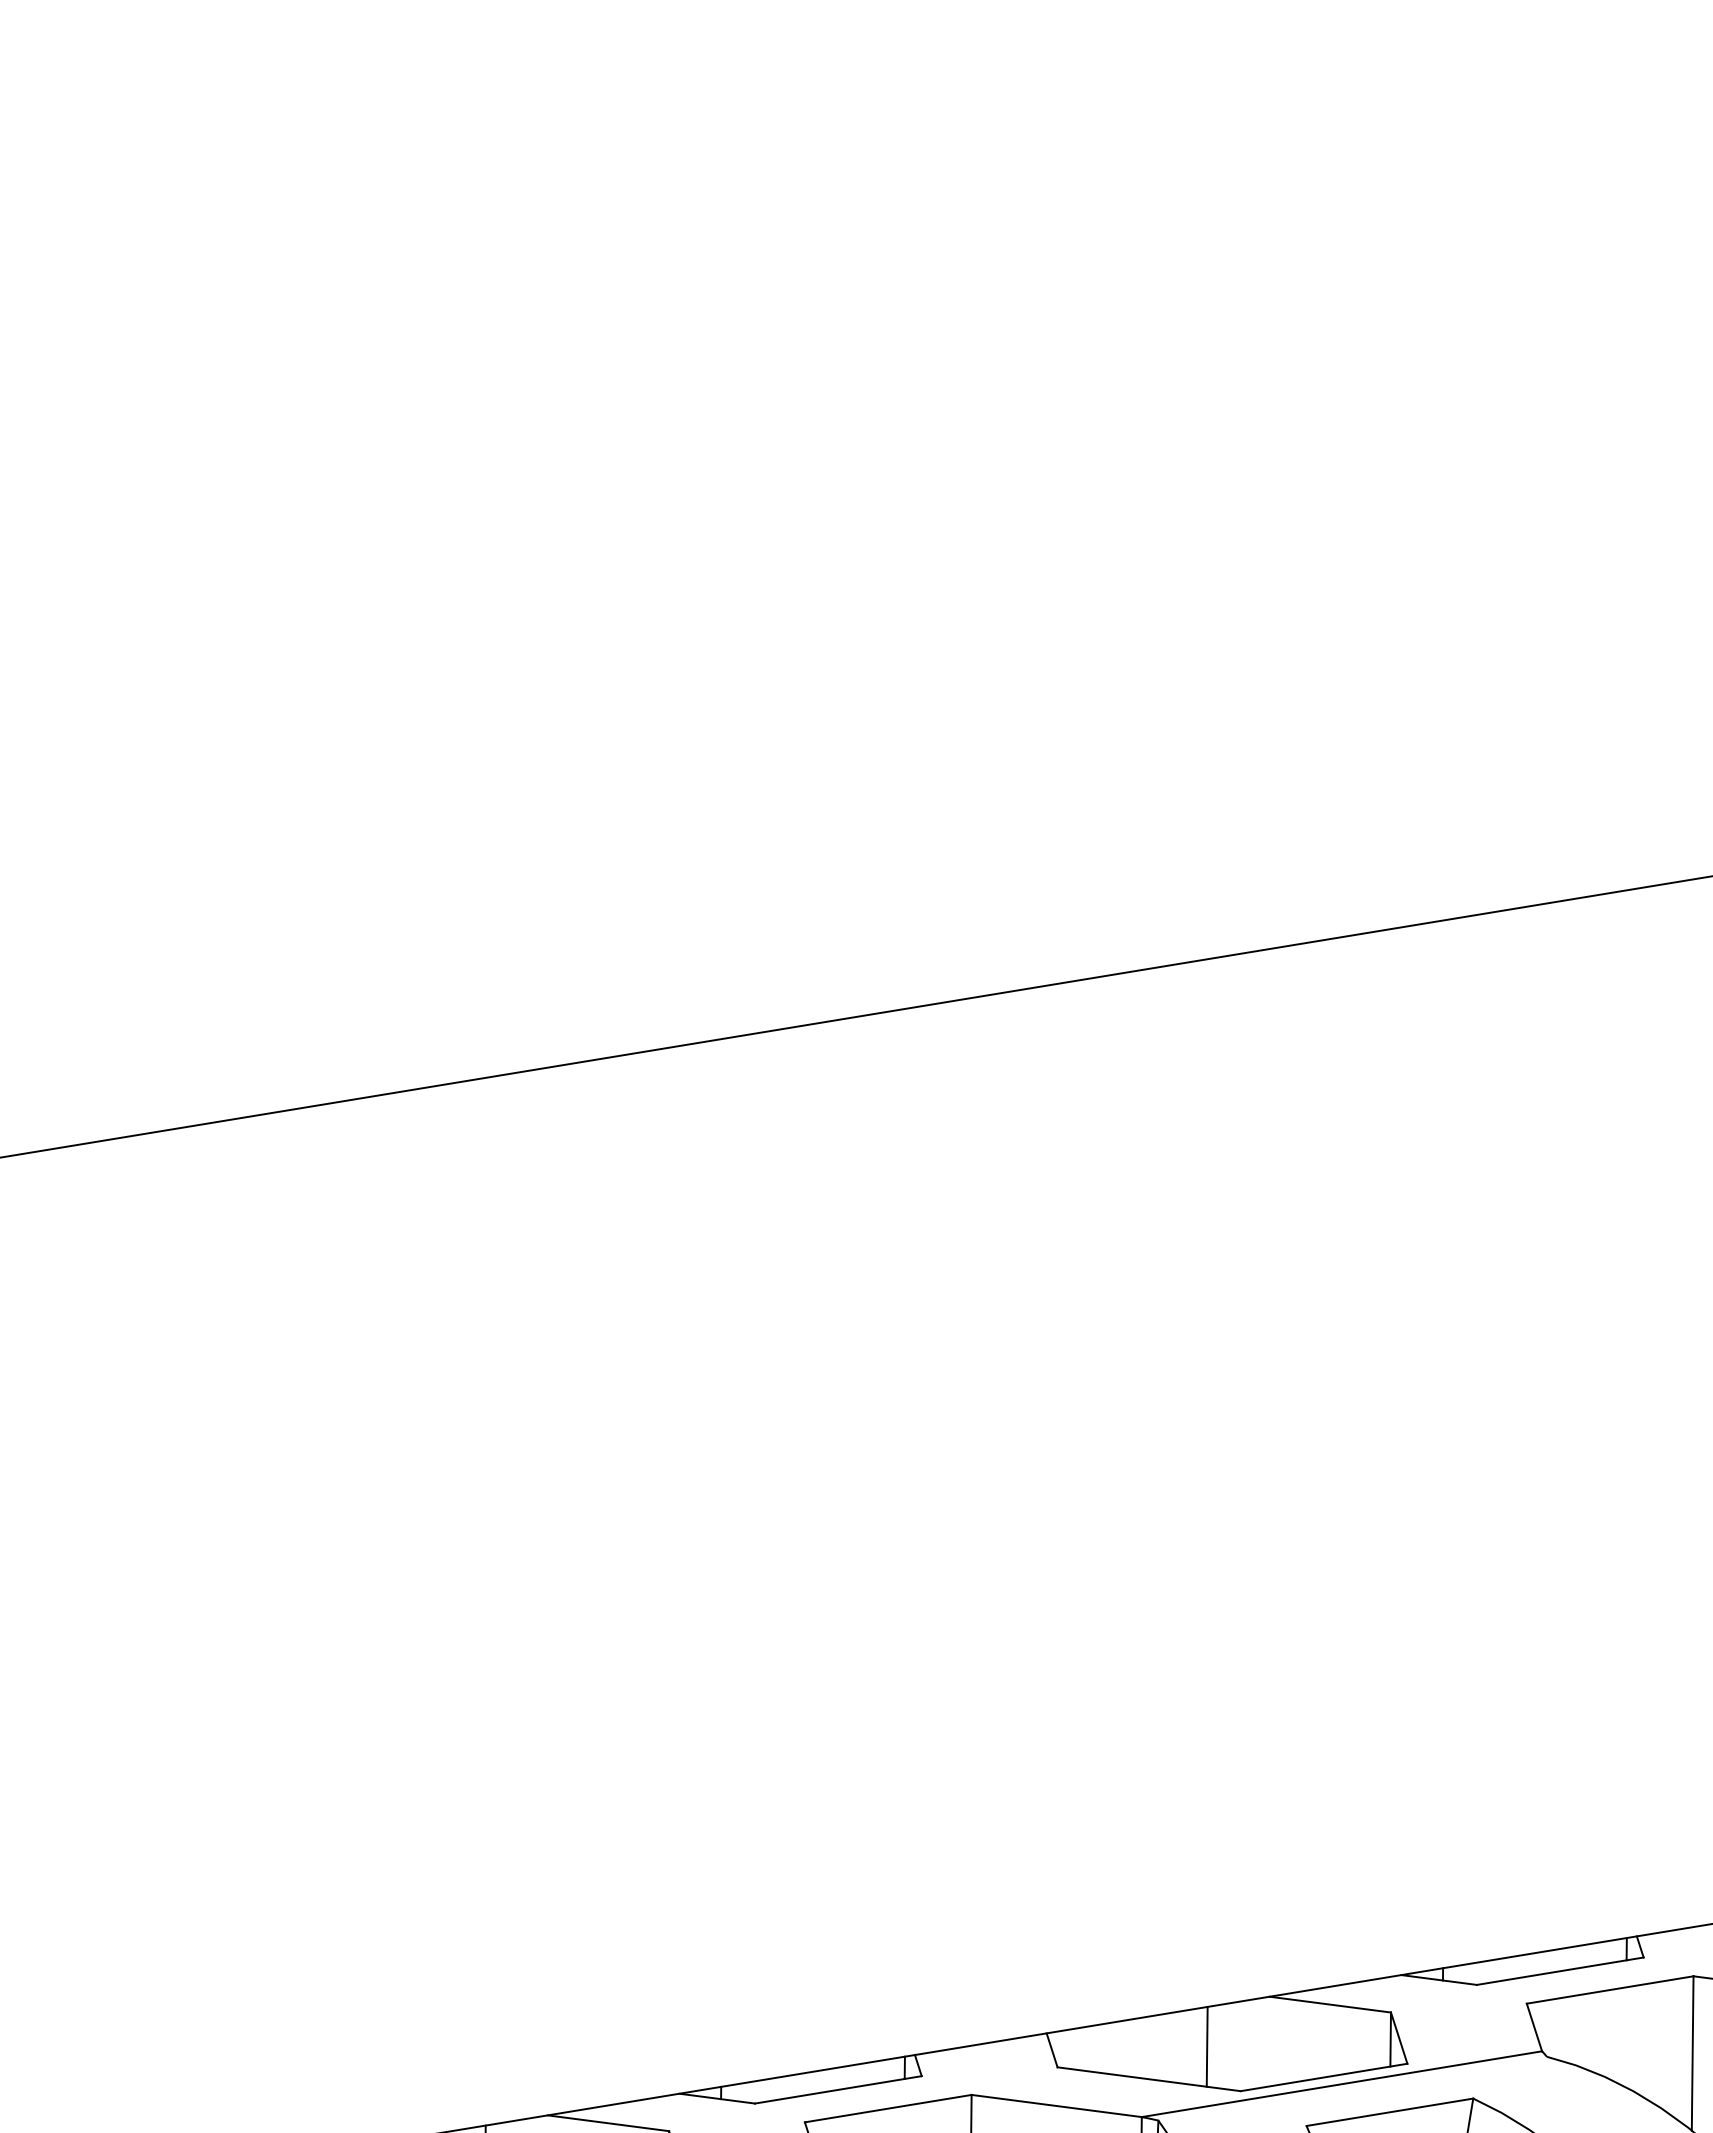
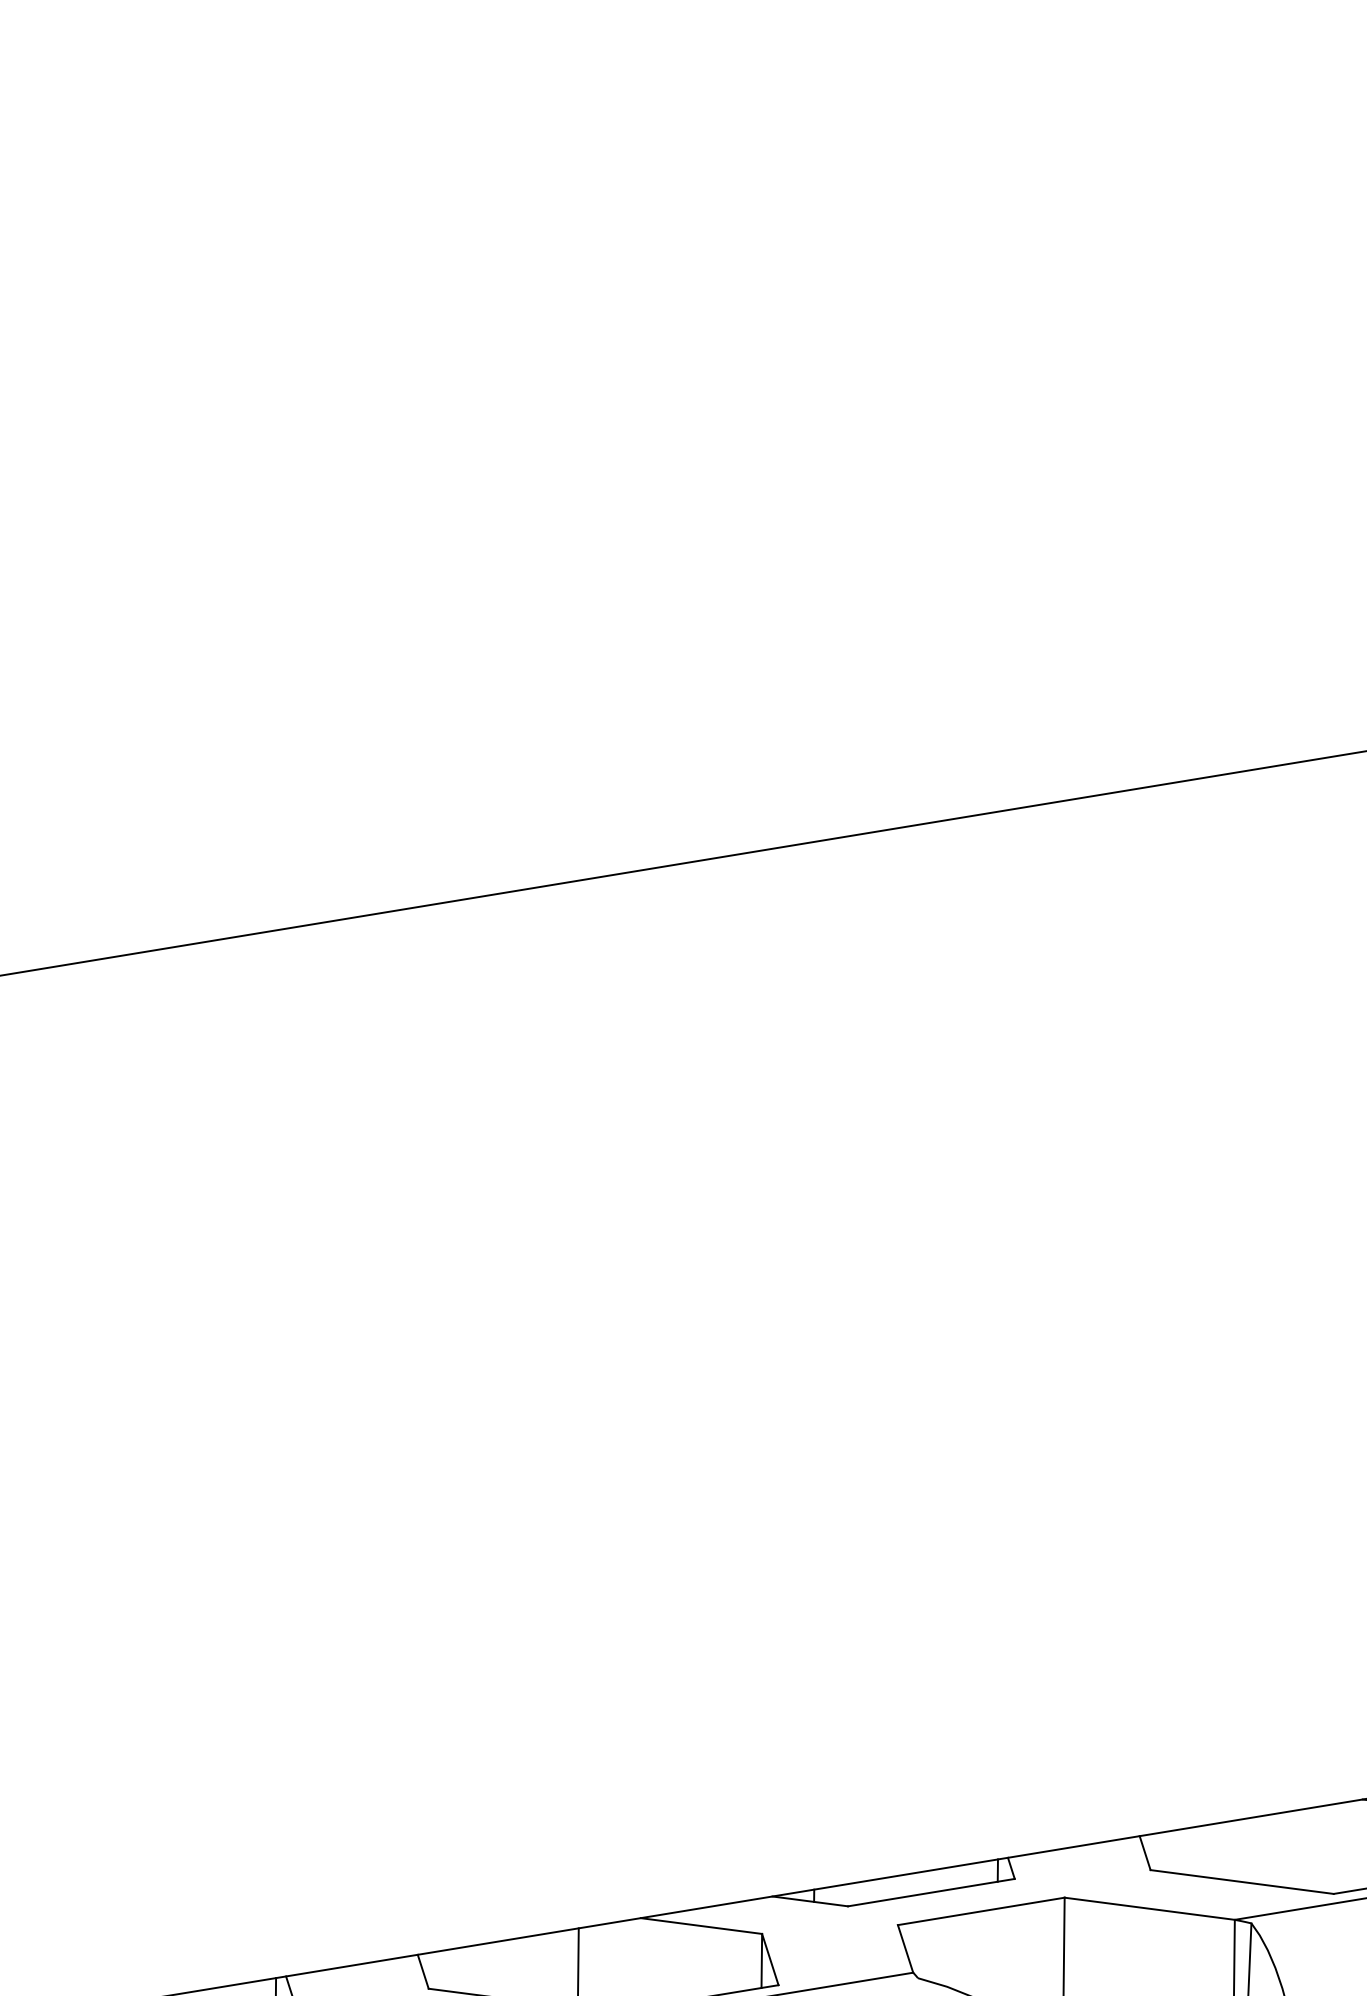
line: (1206, 2046) -> (1299, 1849), removed

